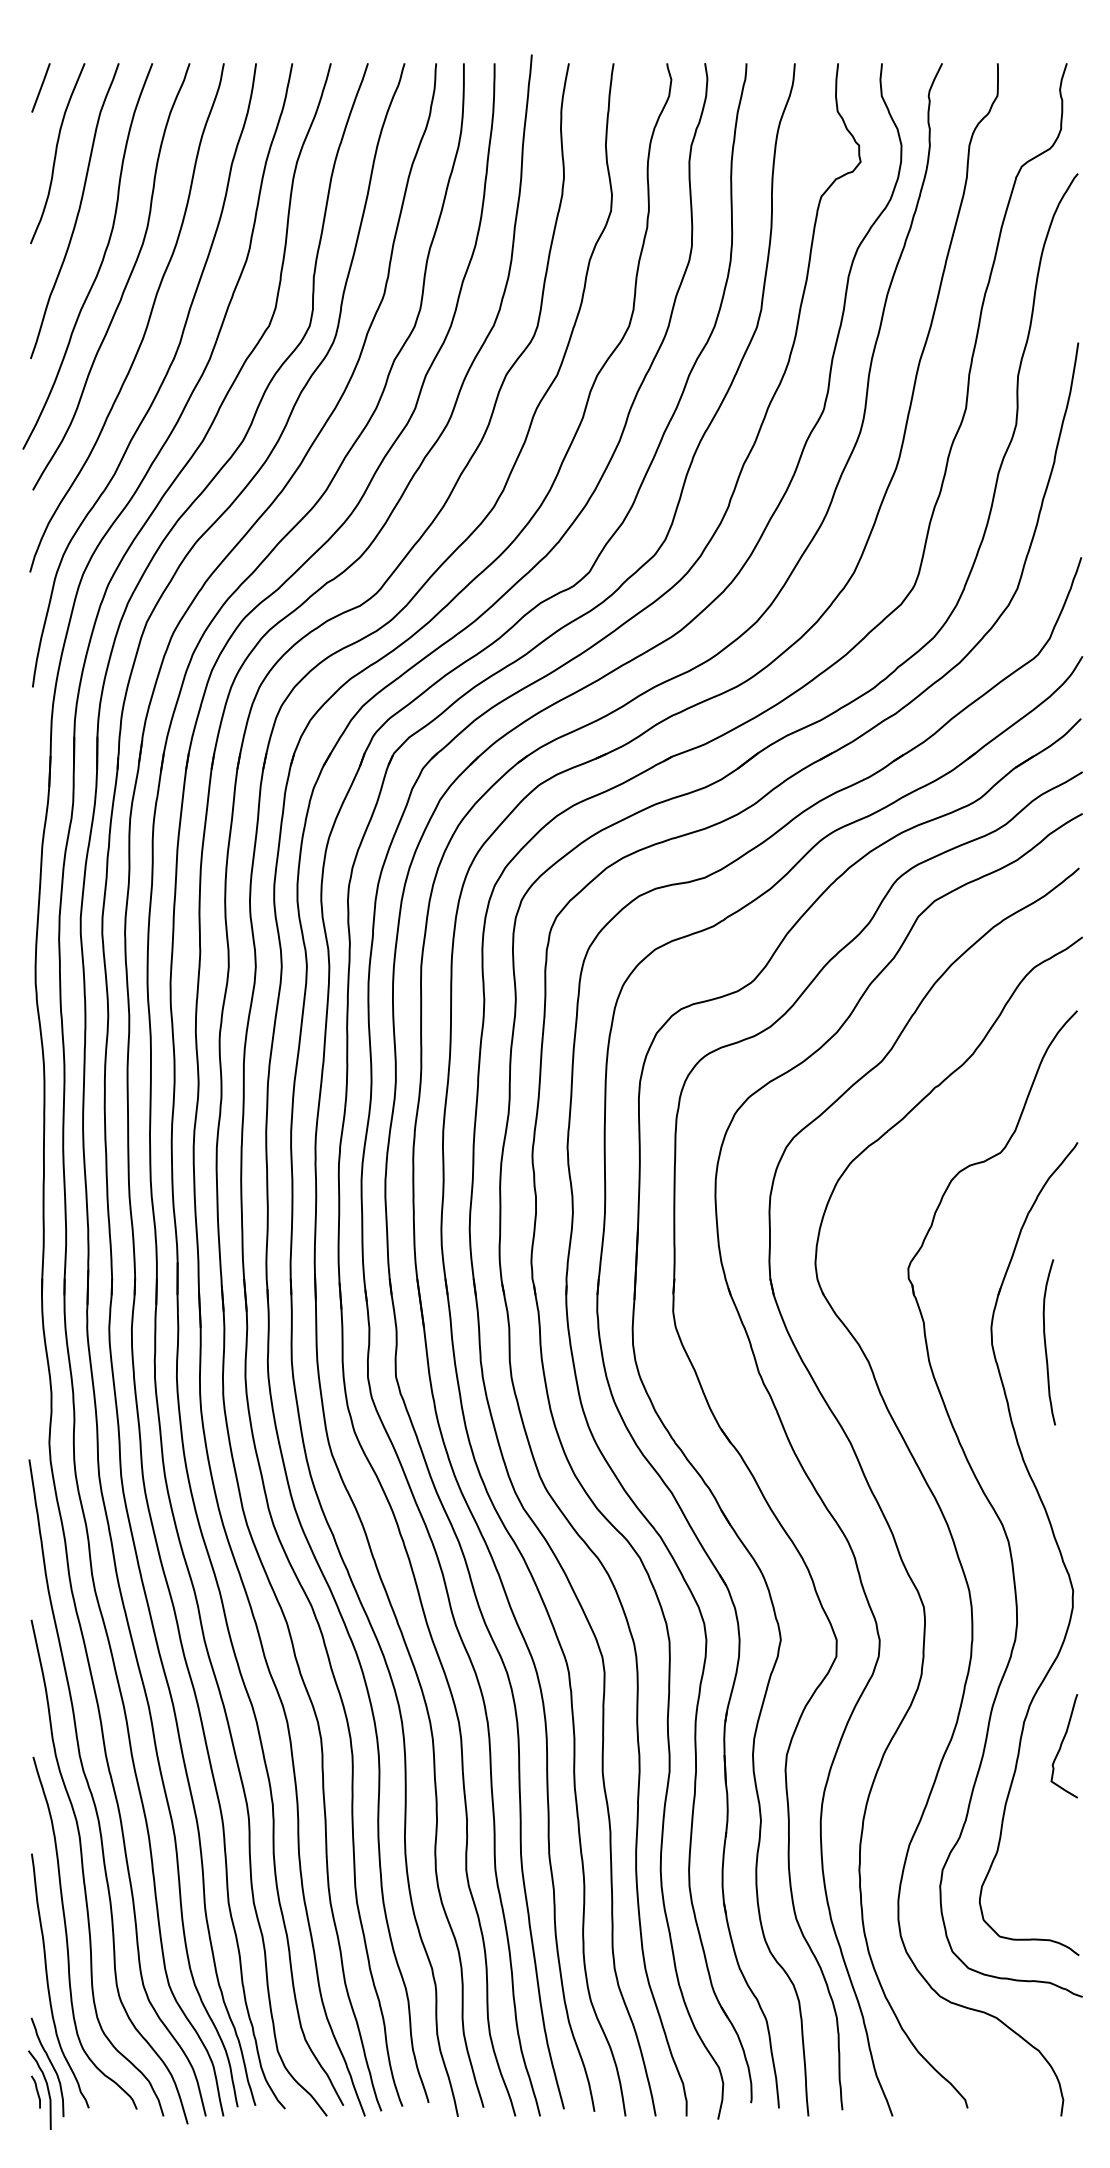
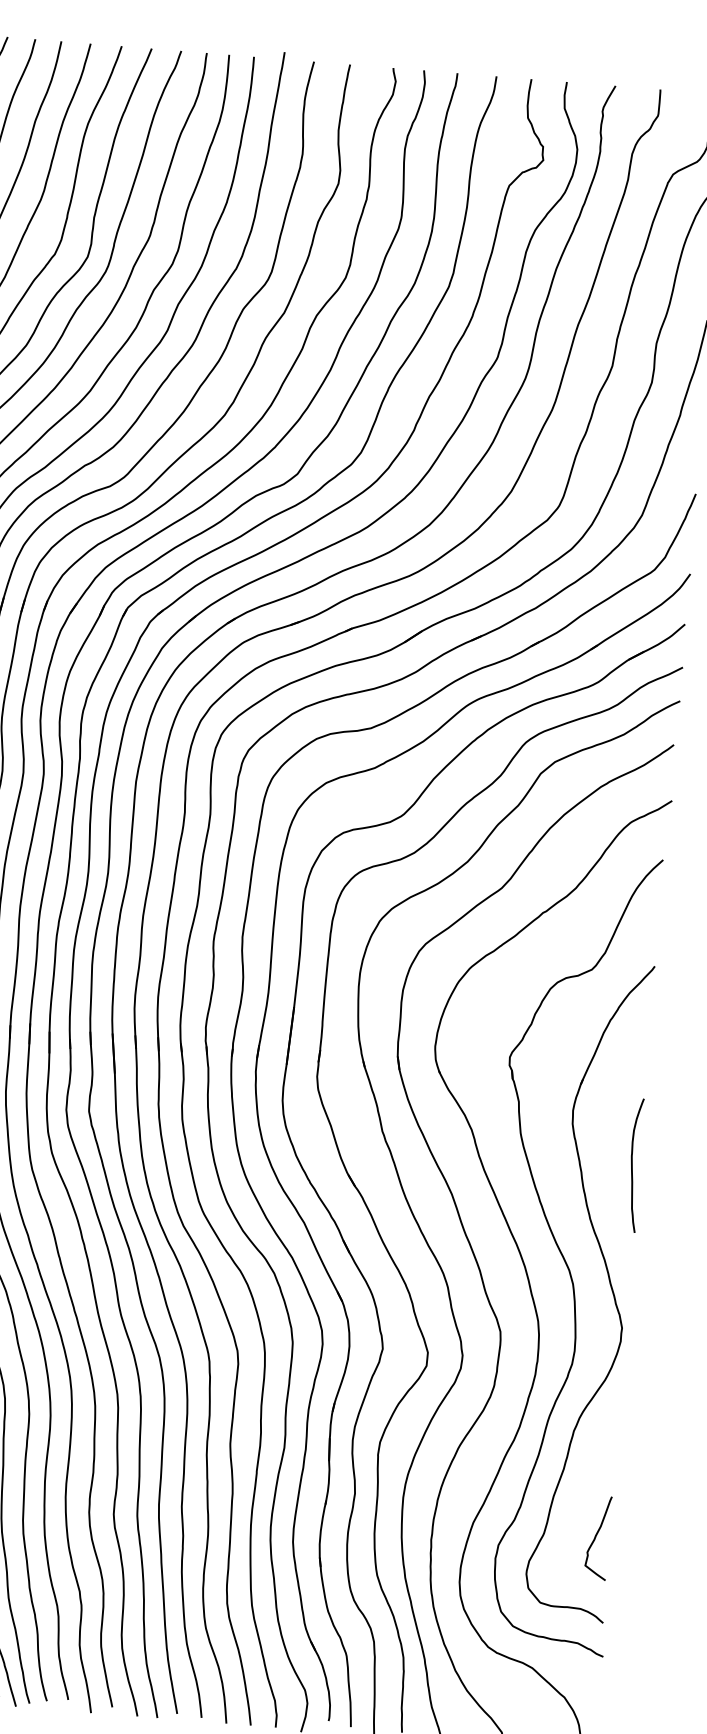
curve: (1046, 1343) -> (632, 1166), moved
curve: (1062, 1744) -> (596, 1536), moved

